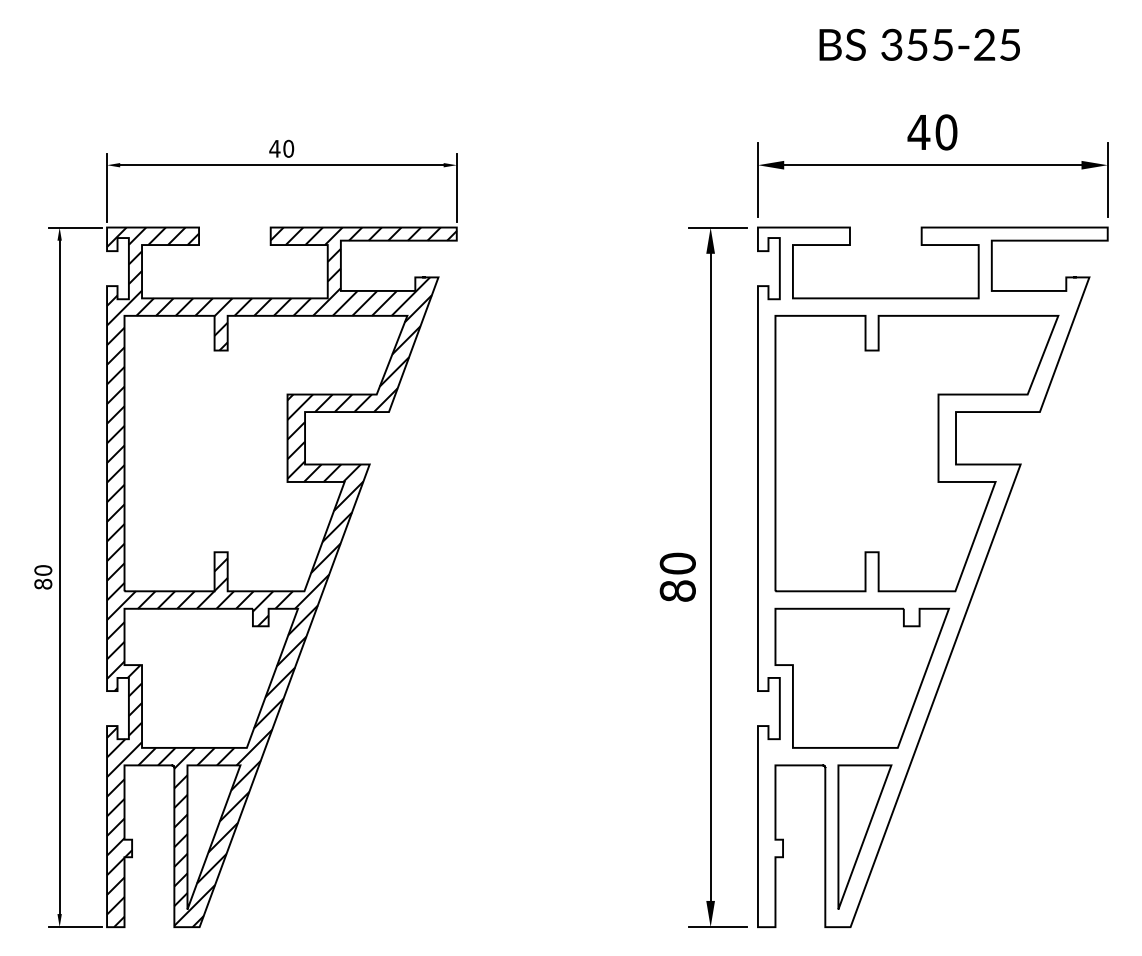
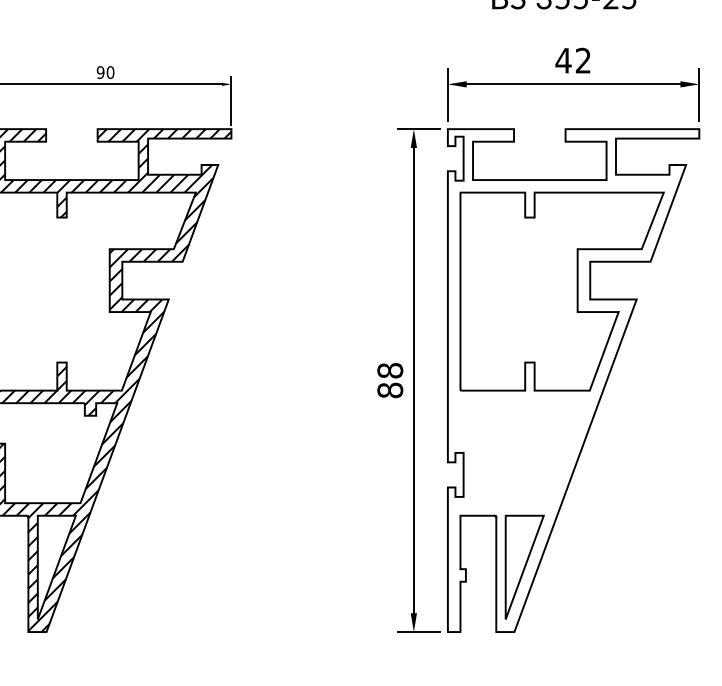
text: (946, 132) -> (583, 60), 40 -> 42
text: (274, 148) -> (100, 72), 40 -> 90
text: (677, 563) -> (390, 370), 80 -> 88
part: (861, 677) -> (522, 452), removed

